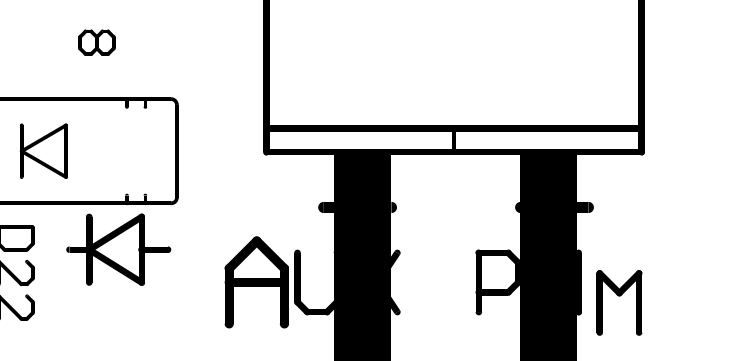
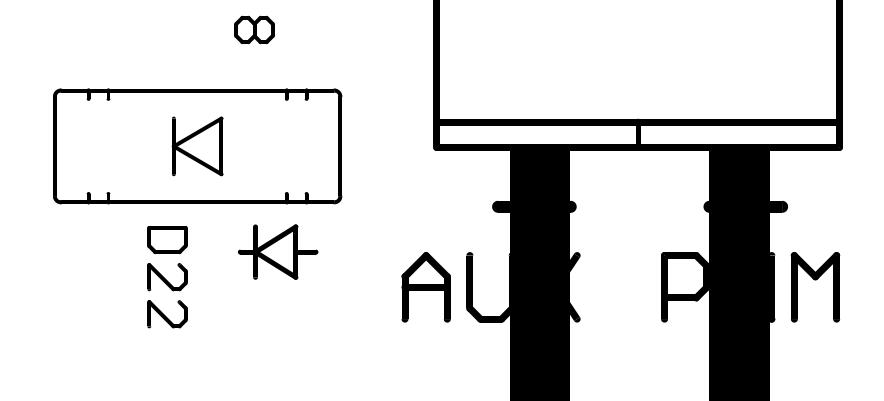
part: (119, 249) -> (278, 251), size x0.71
part: (256, 282) -> (425, 287), size x0.71
part: (619, 296) -> (815, 280), moved

